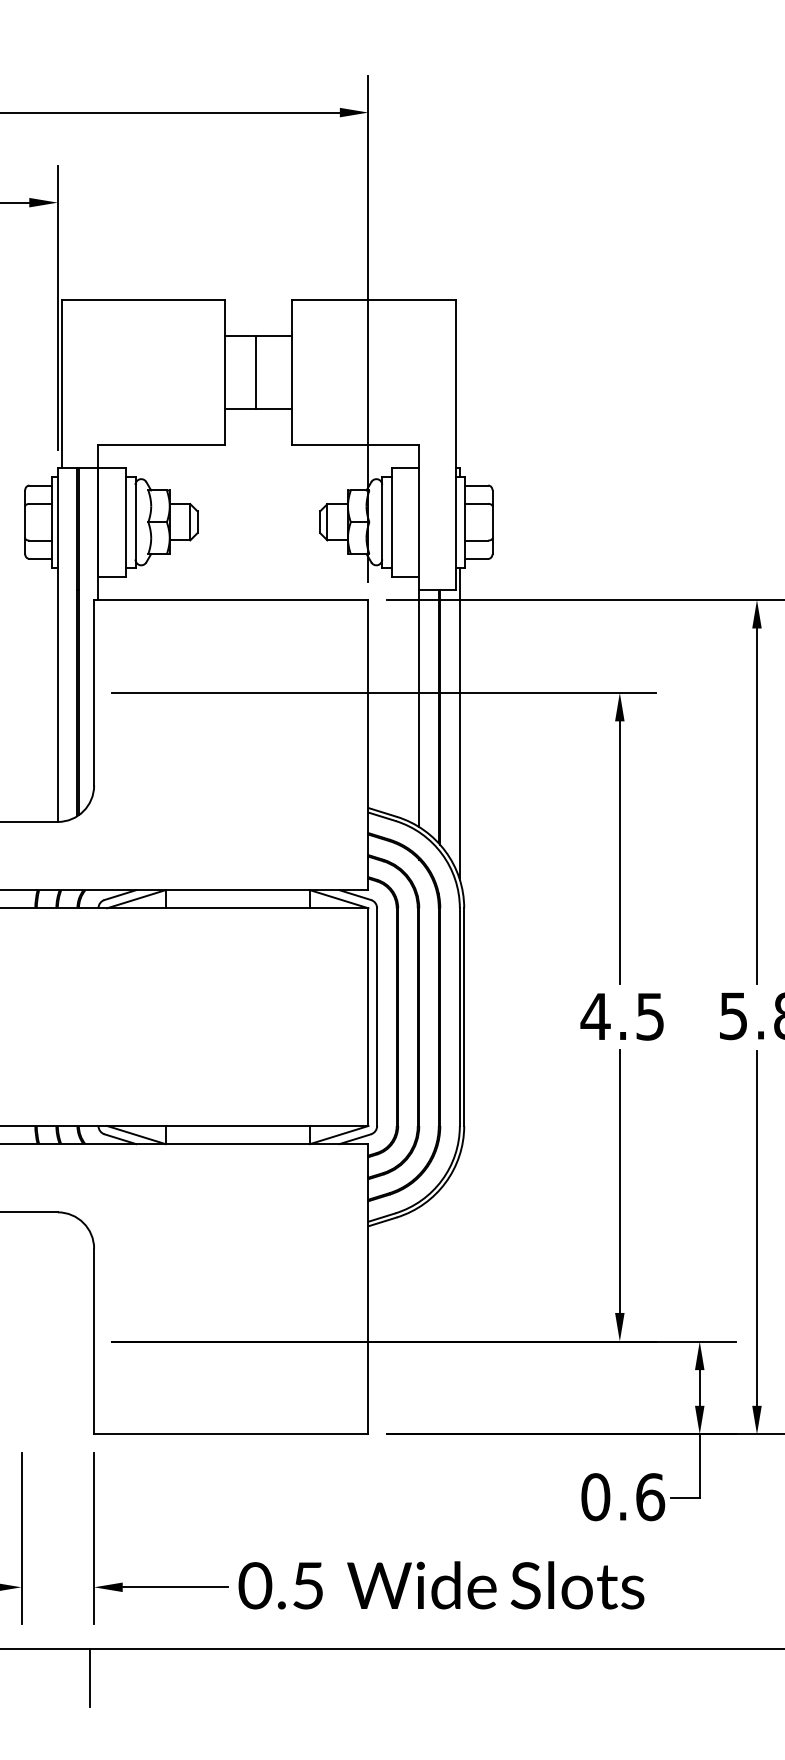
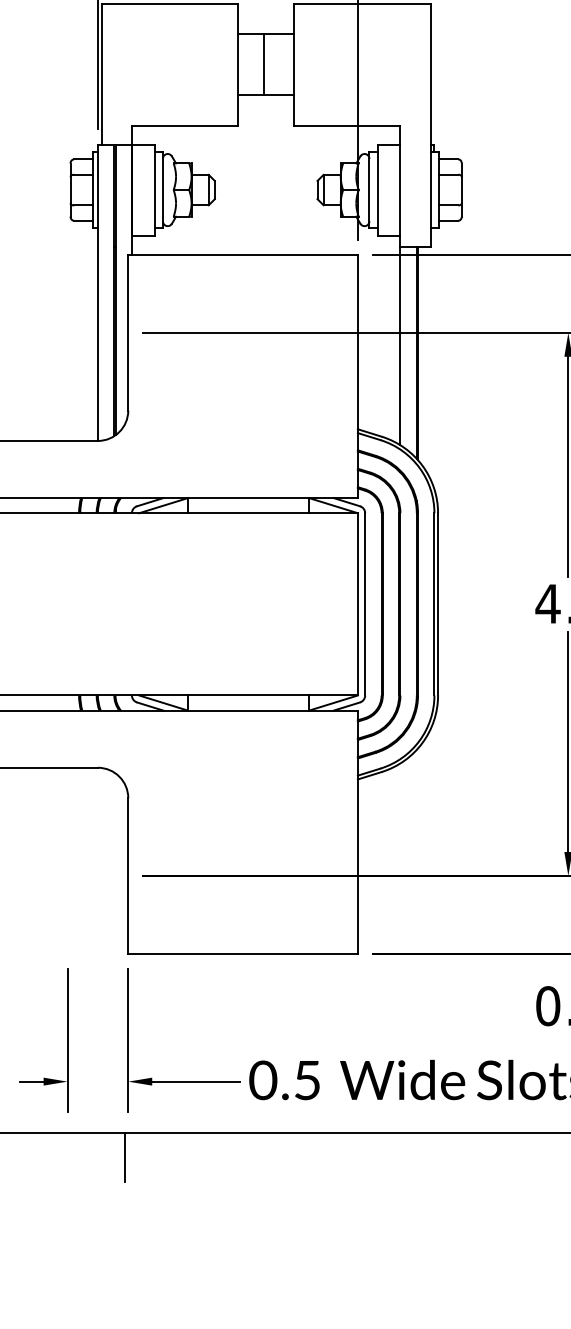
line: (459, 723) -> (434, 358), removed

